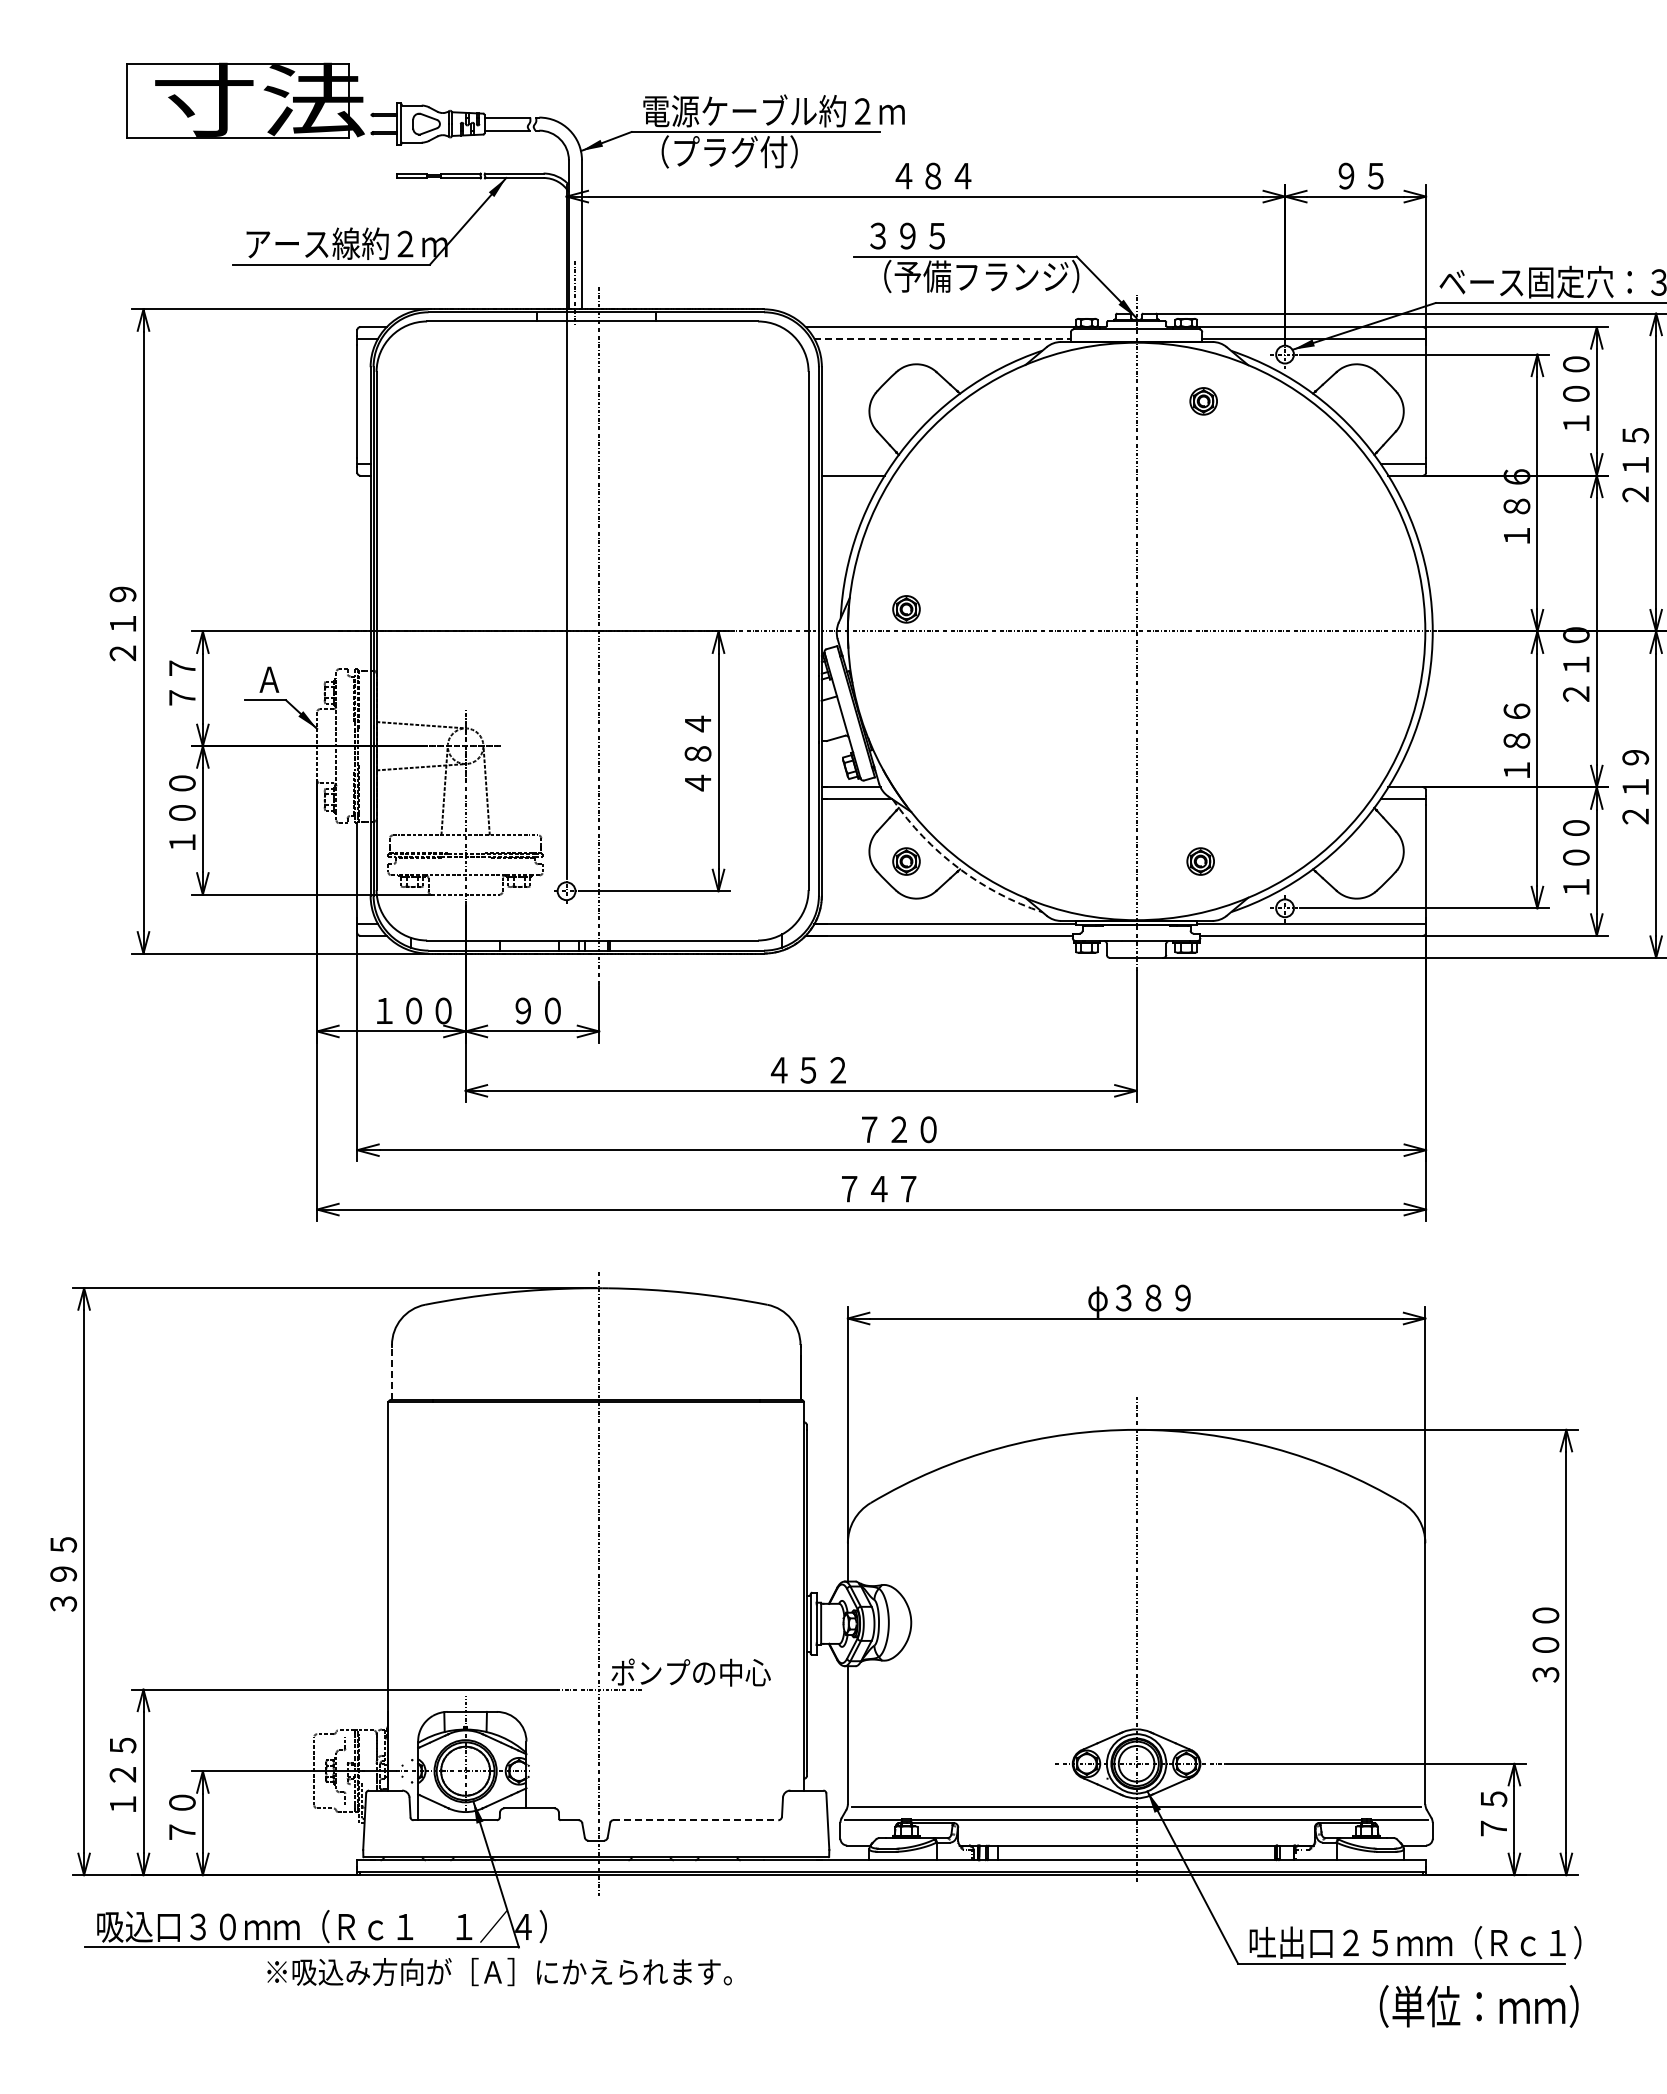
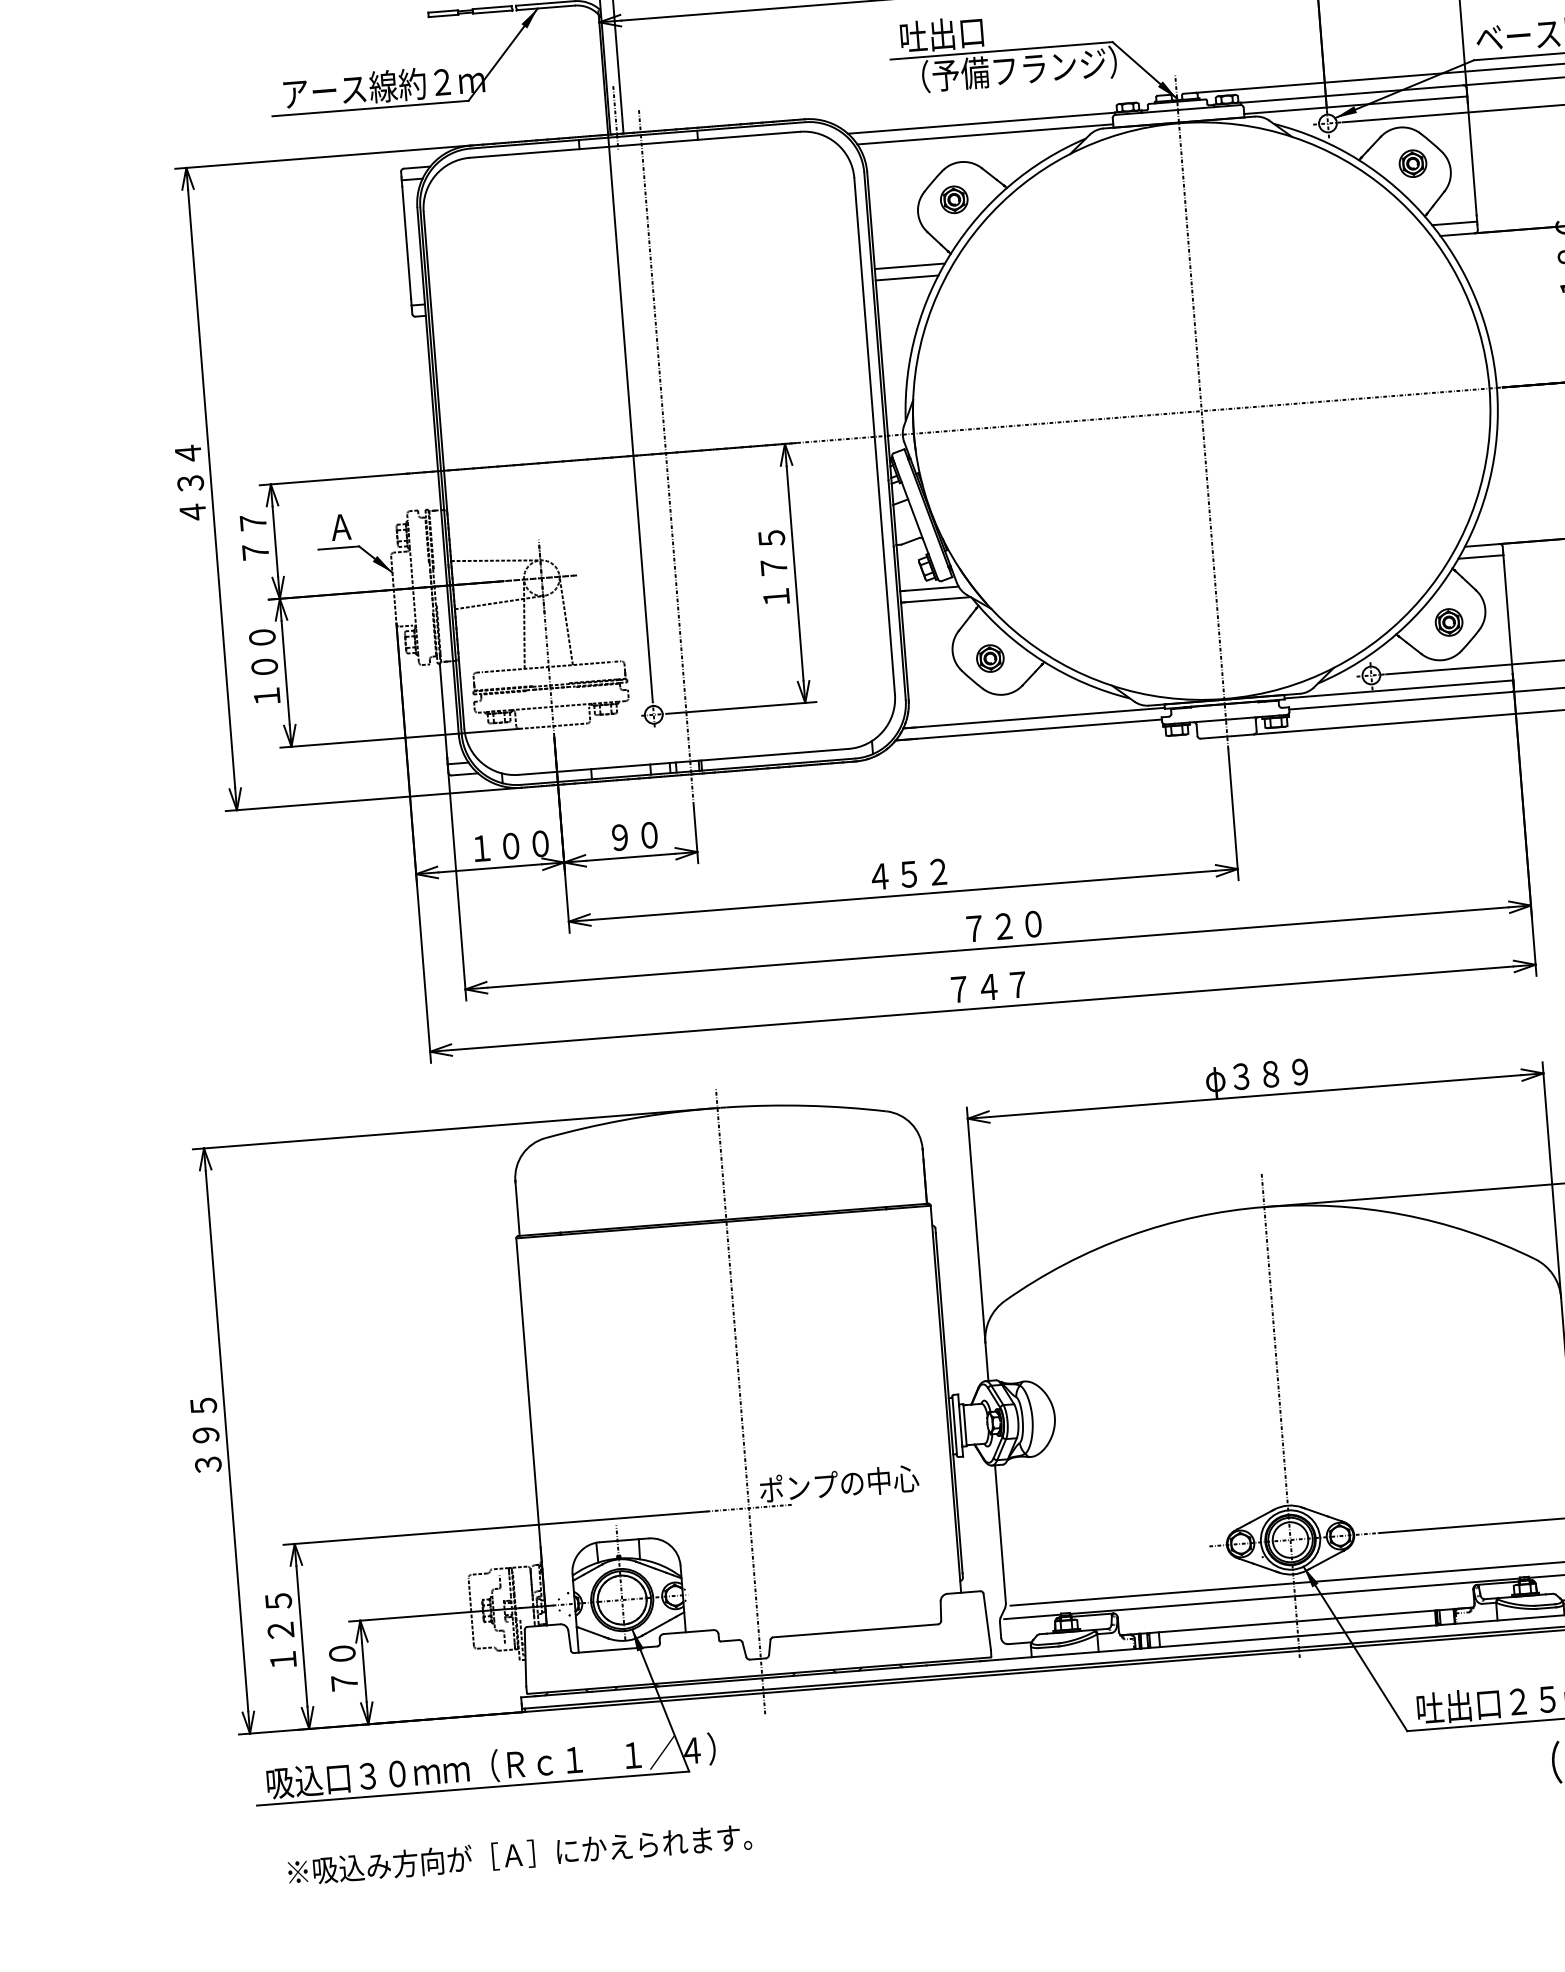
text: (907, 235) -> (942, 34), ３９５ -> 吐出口
line: (943, 338) -> (986, 134), dashed -> solid
part: (1203, 401) -> (1412, 163), moved
line: (856, 464) -> (909, 266), added
part: (906, 609) -> (954, 199), moved
text: (122, 623) -> (190, 482), ２１９ -> ４３４
text: (697, 753) -> (773, 567), ４８４ -> １７５
part: (1200, 861) -> (1448, 622), moved
arc: (958, 868) -> (1042, 661), dashed -> solid
line: (392, 1373) -> (518, 1209), dashed -> solid
line: (695, 1820) -> (855, 1631), dashed -> solid
text: (499, 1971) -> (519, 1854), moved

